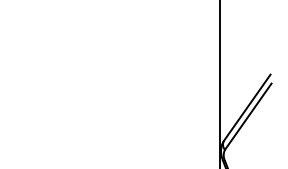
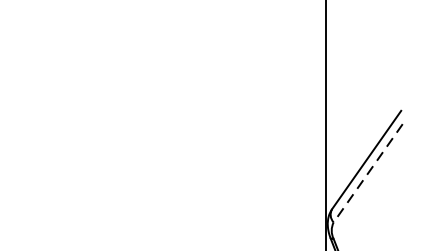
line: (248, 117) -> (368, 174), solid -> dashed

